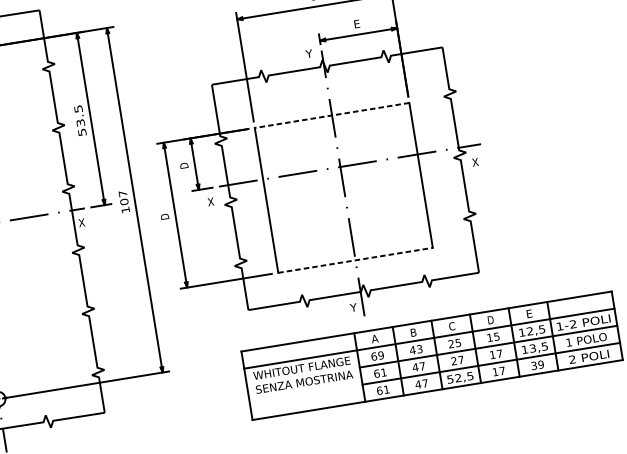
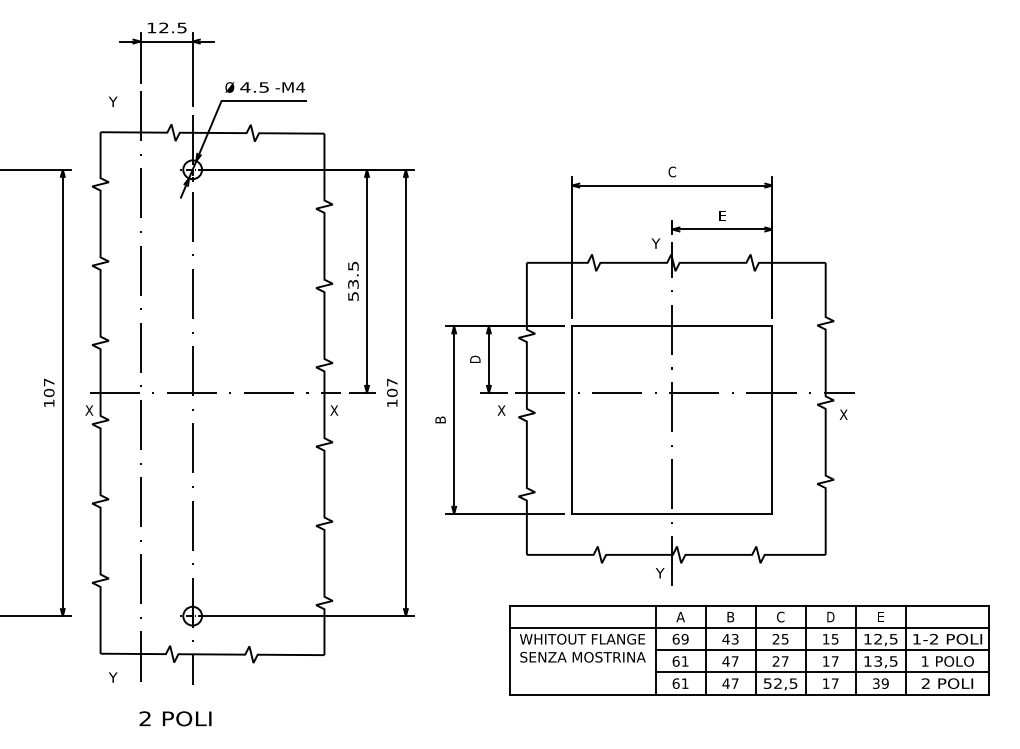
line: (331, 115) -> (671, 326), dashed -> solid
text: (164, 216) -> (440, 419), D -> B
line: (355, 259) -> (672, 513), dashed -> solid

